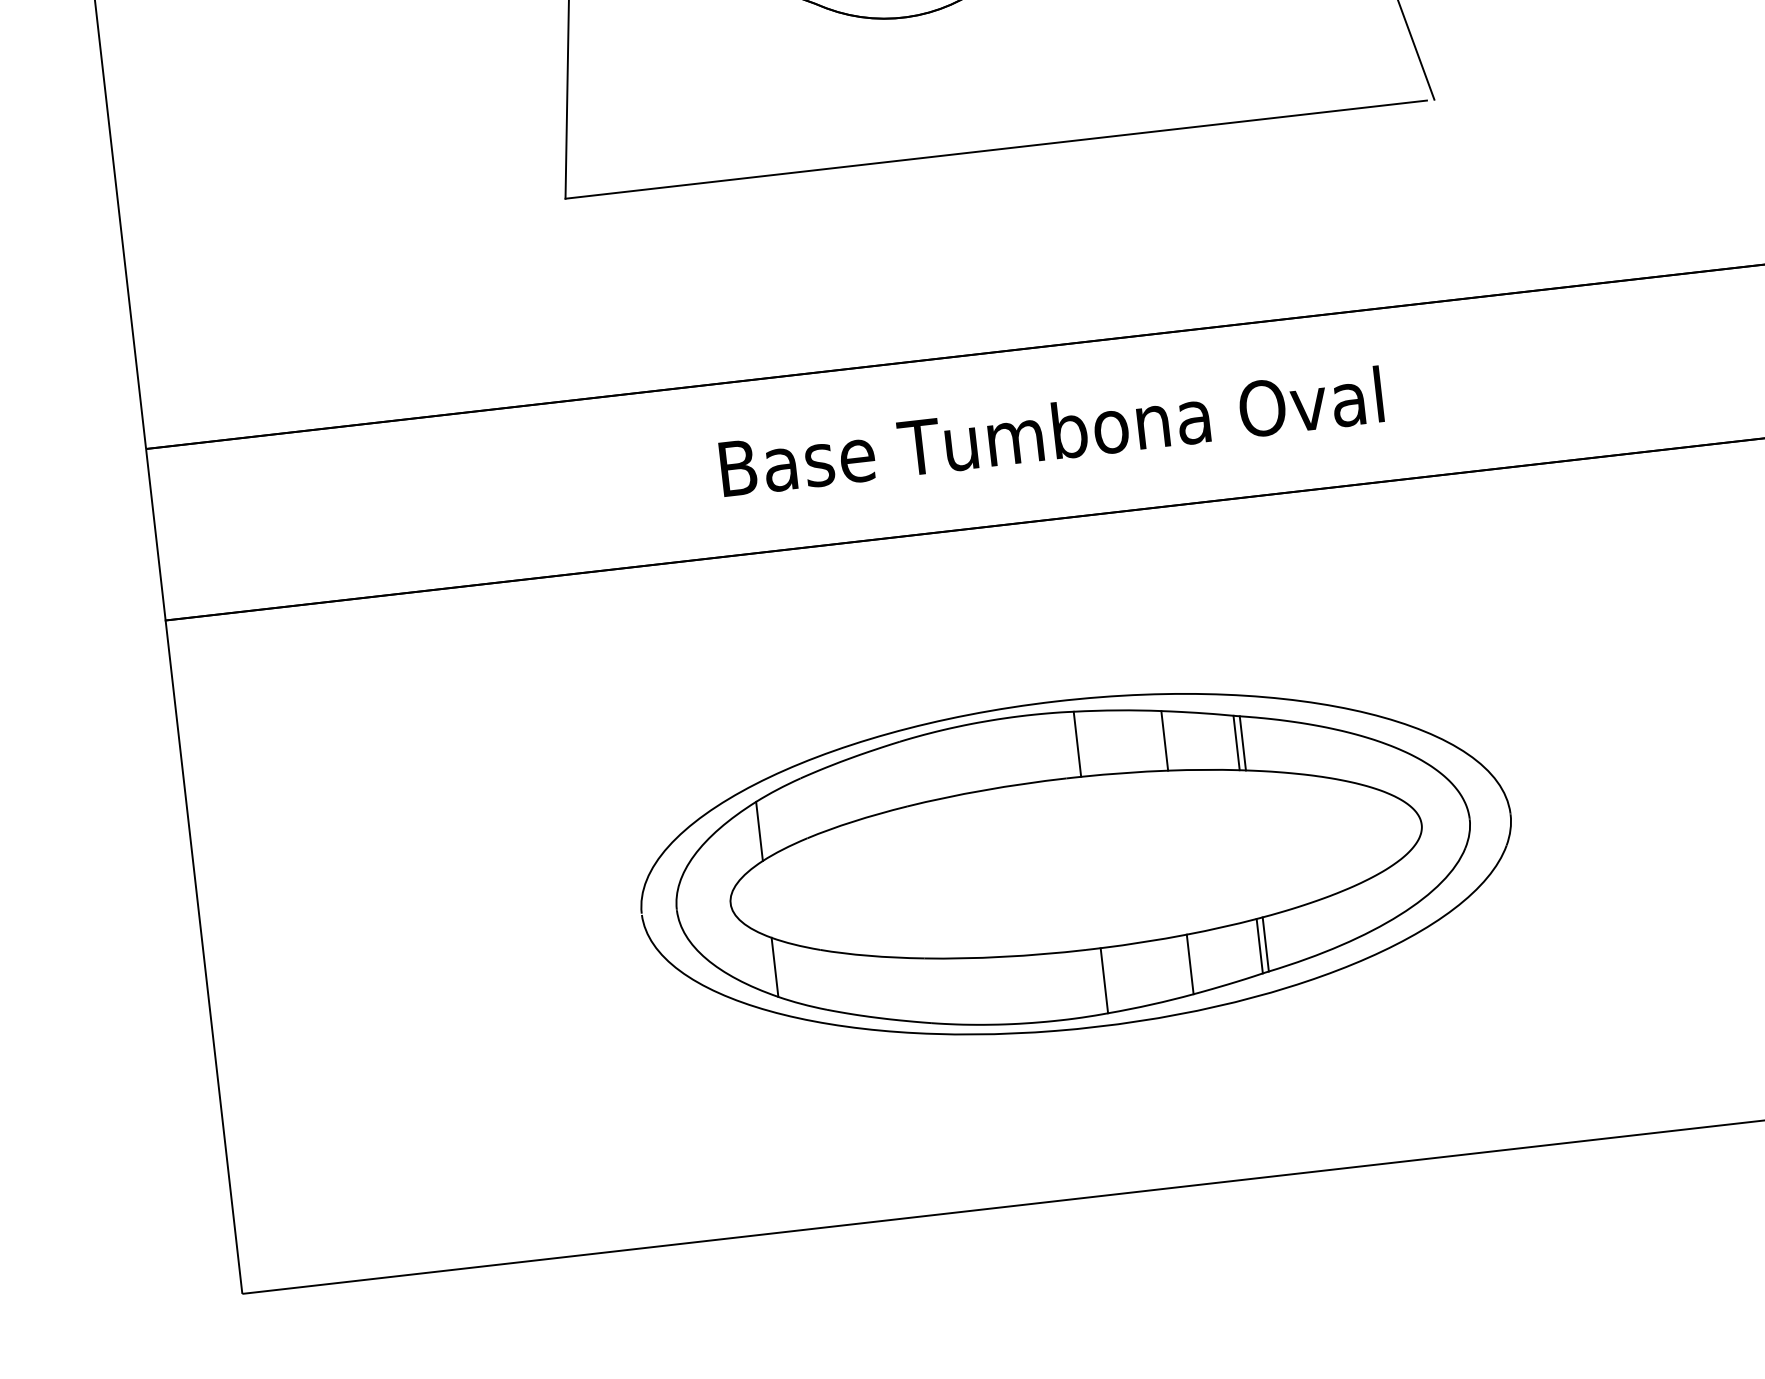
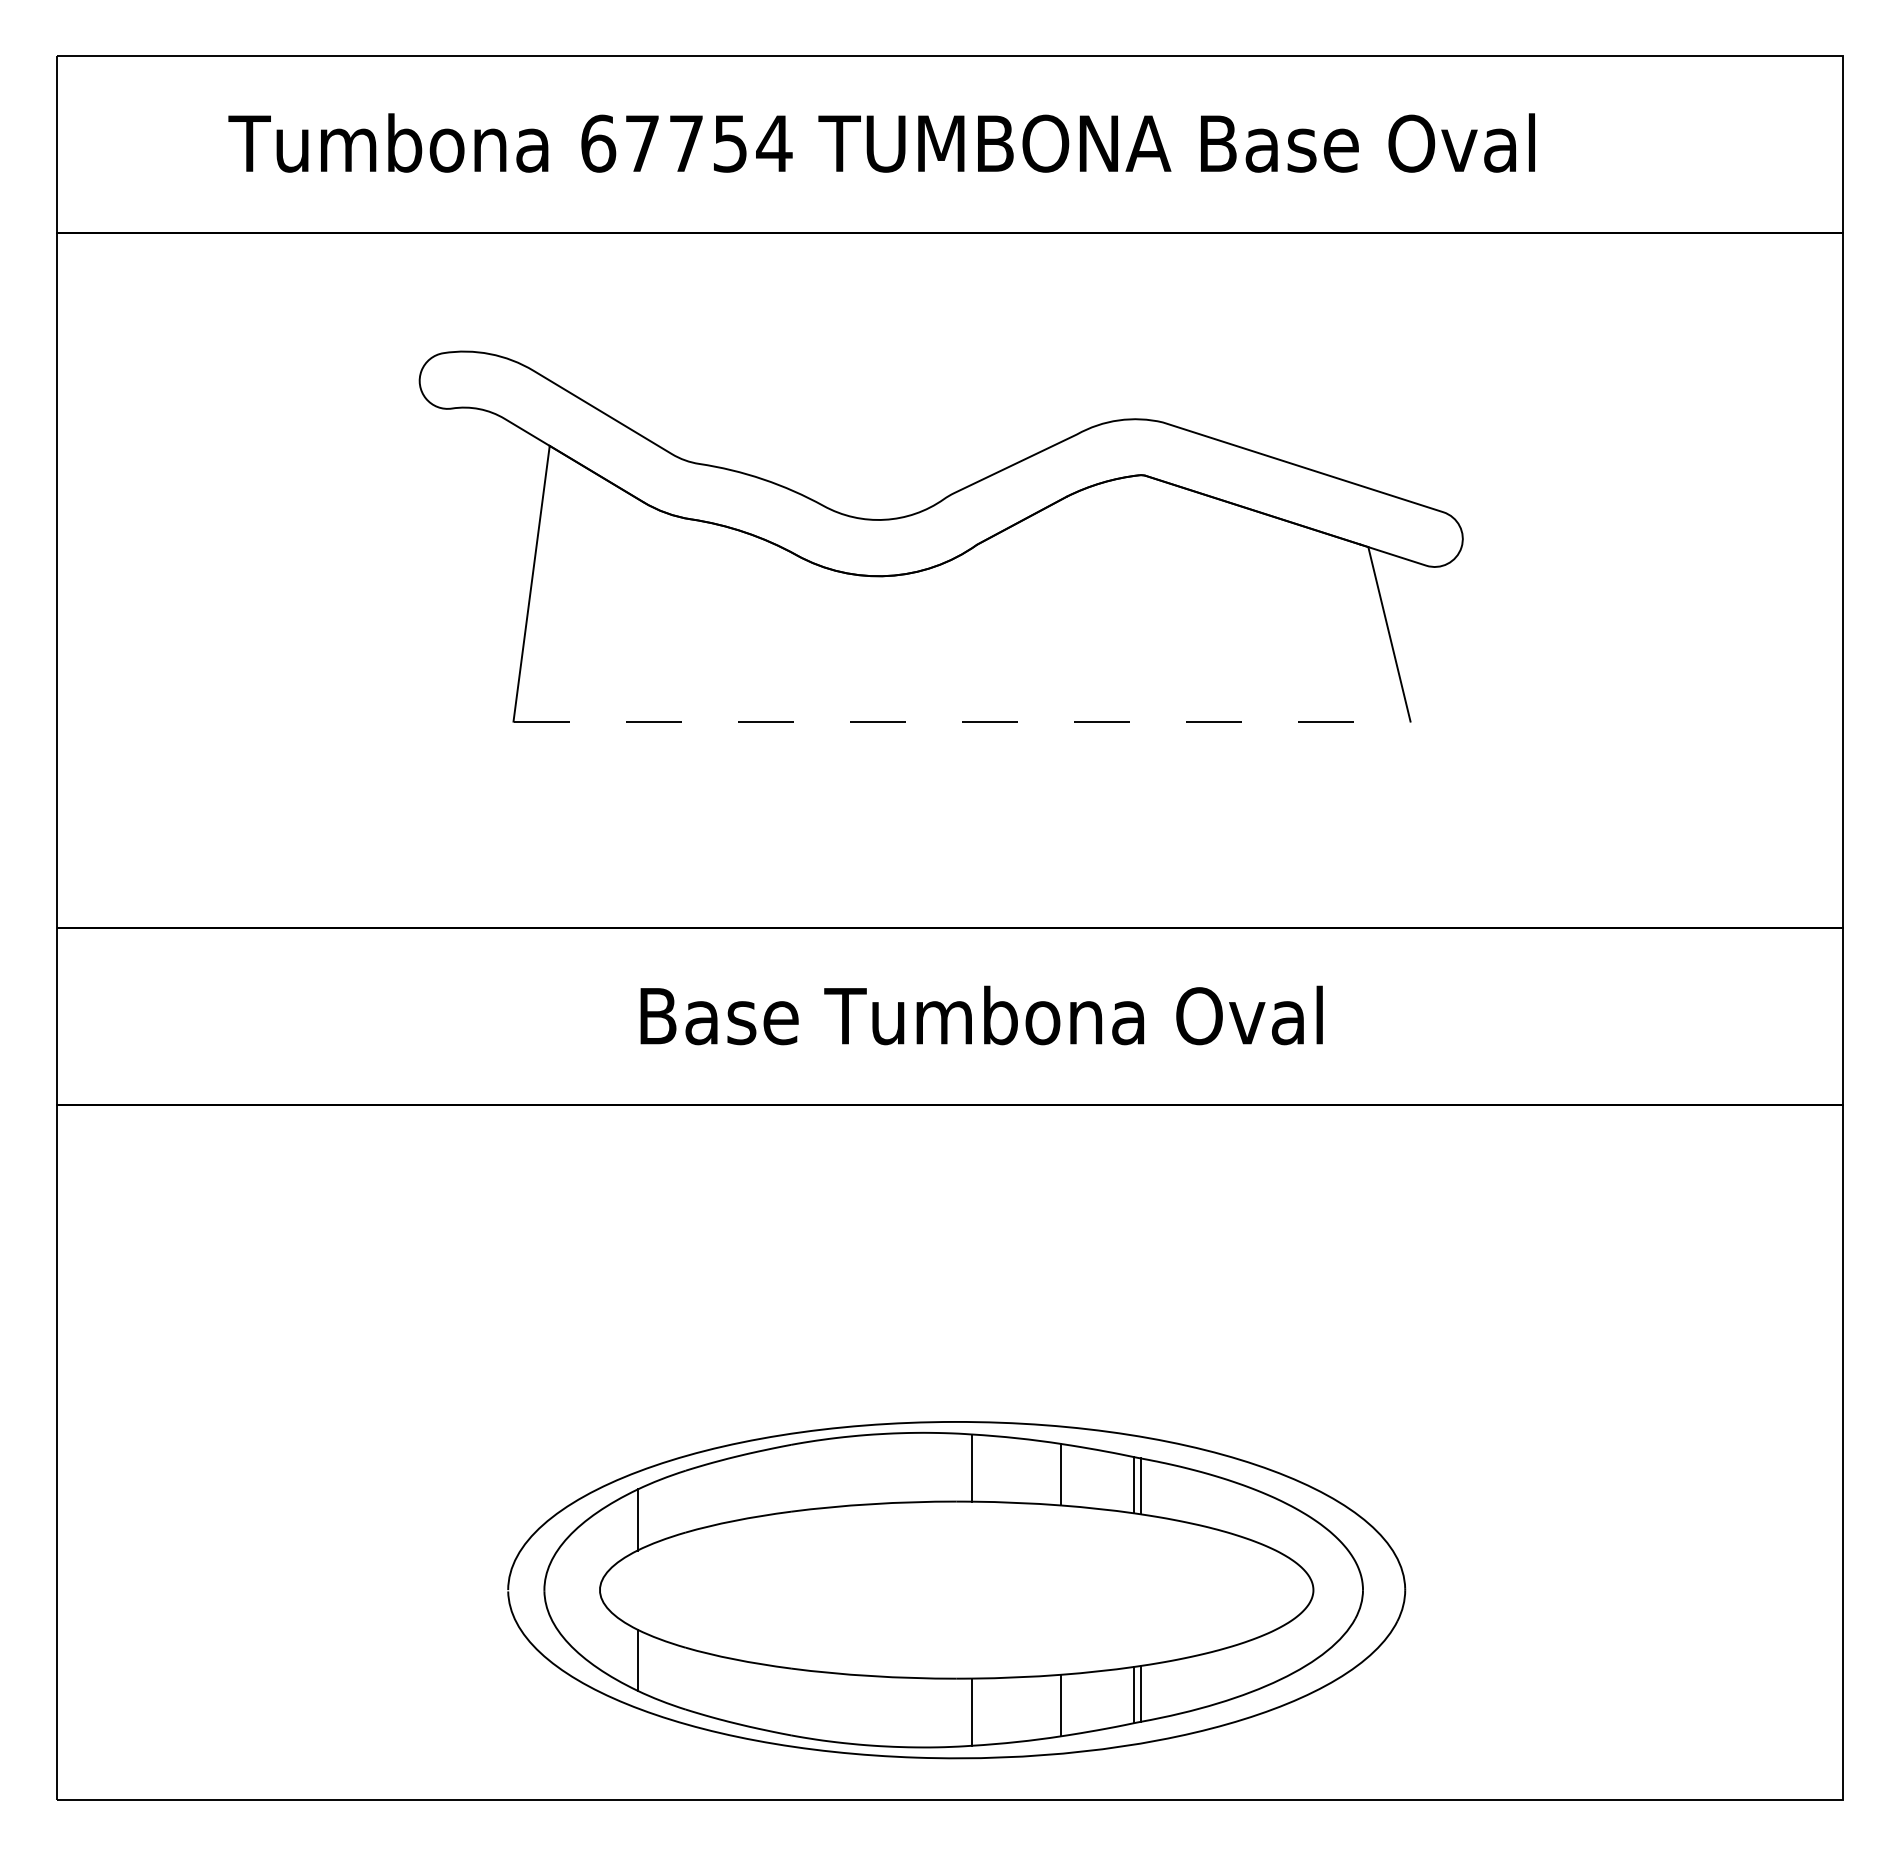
line: (996, 149) -> (958, 721), solid -> dashed
part: (1076, 864) -> (956, 1590), moved

